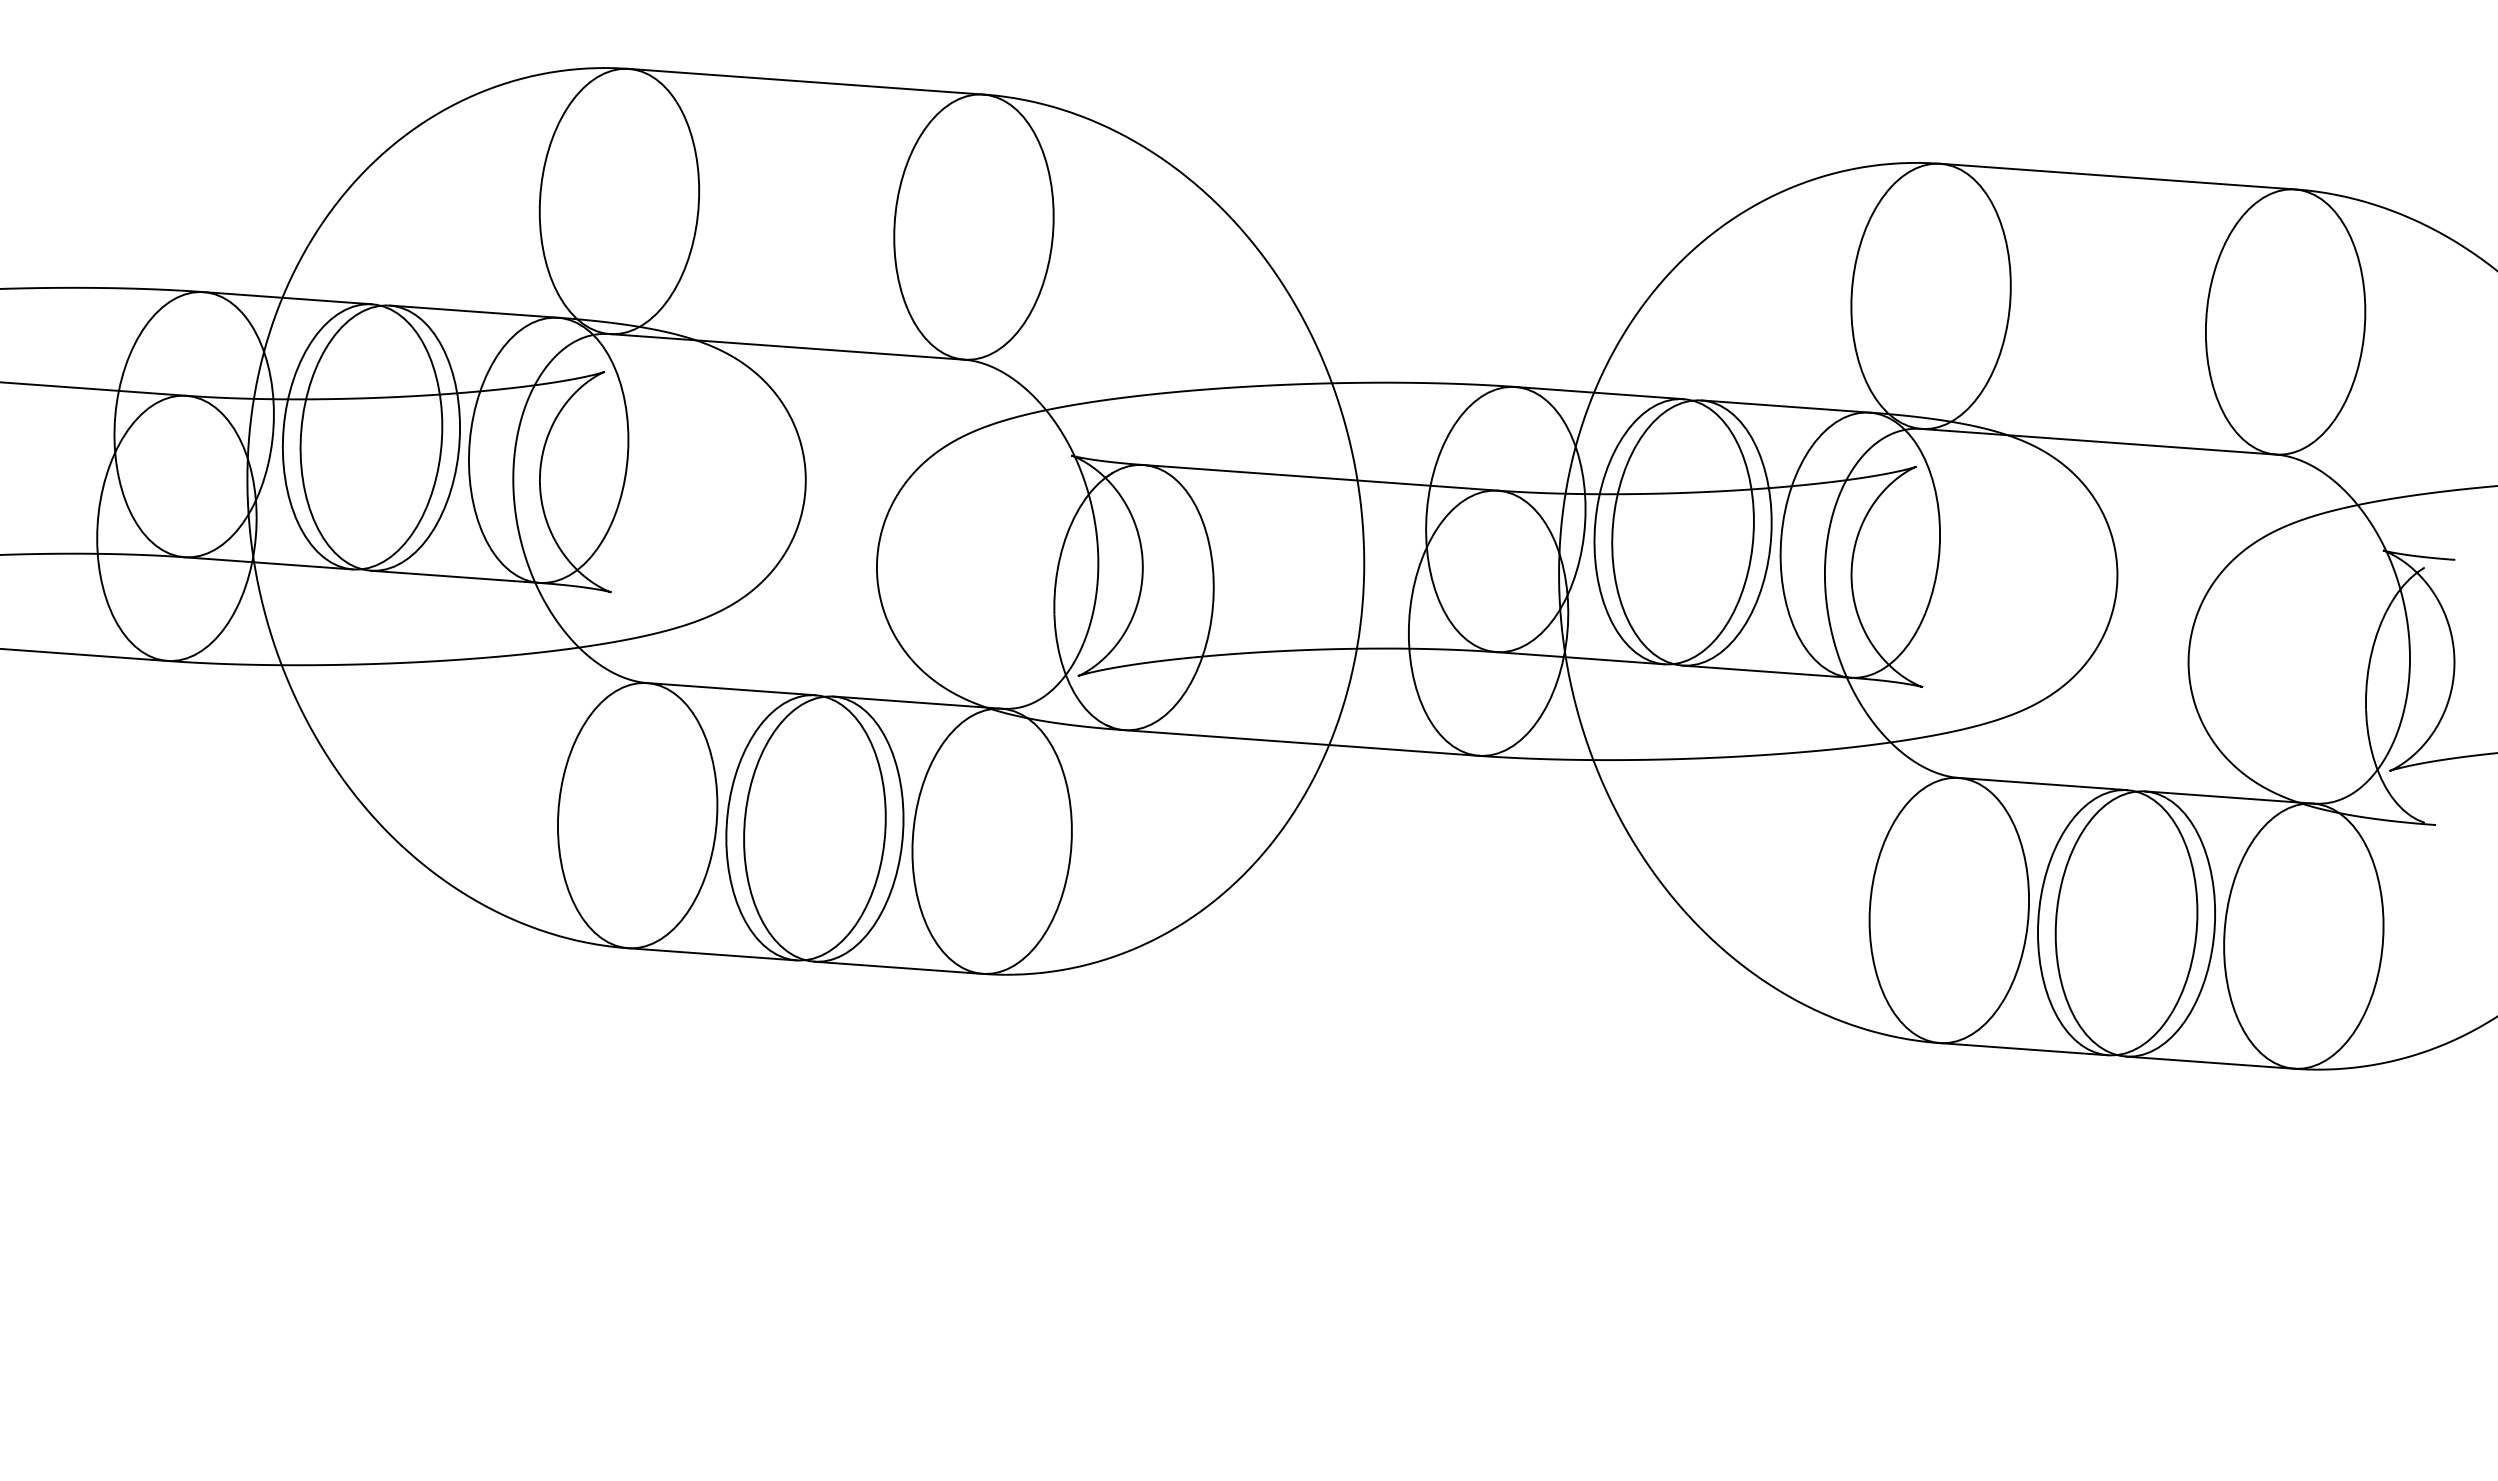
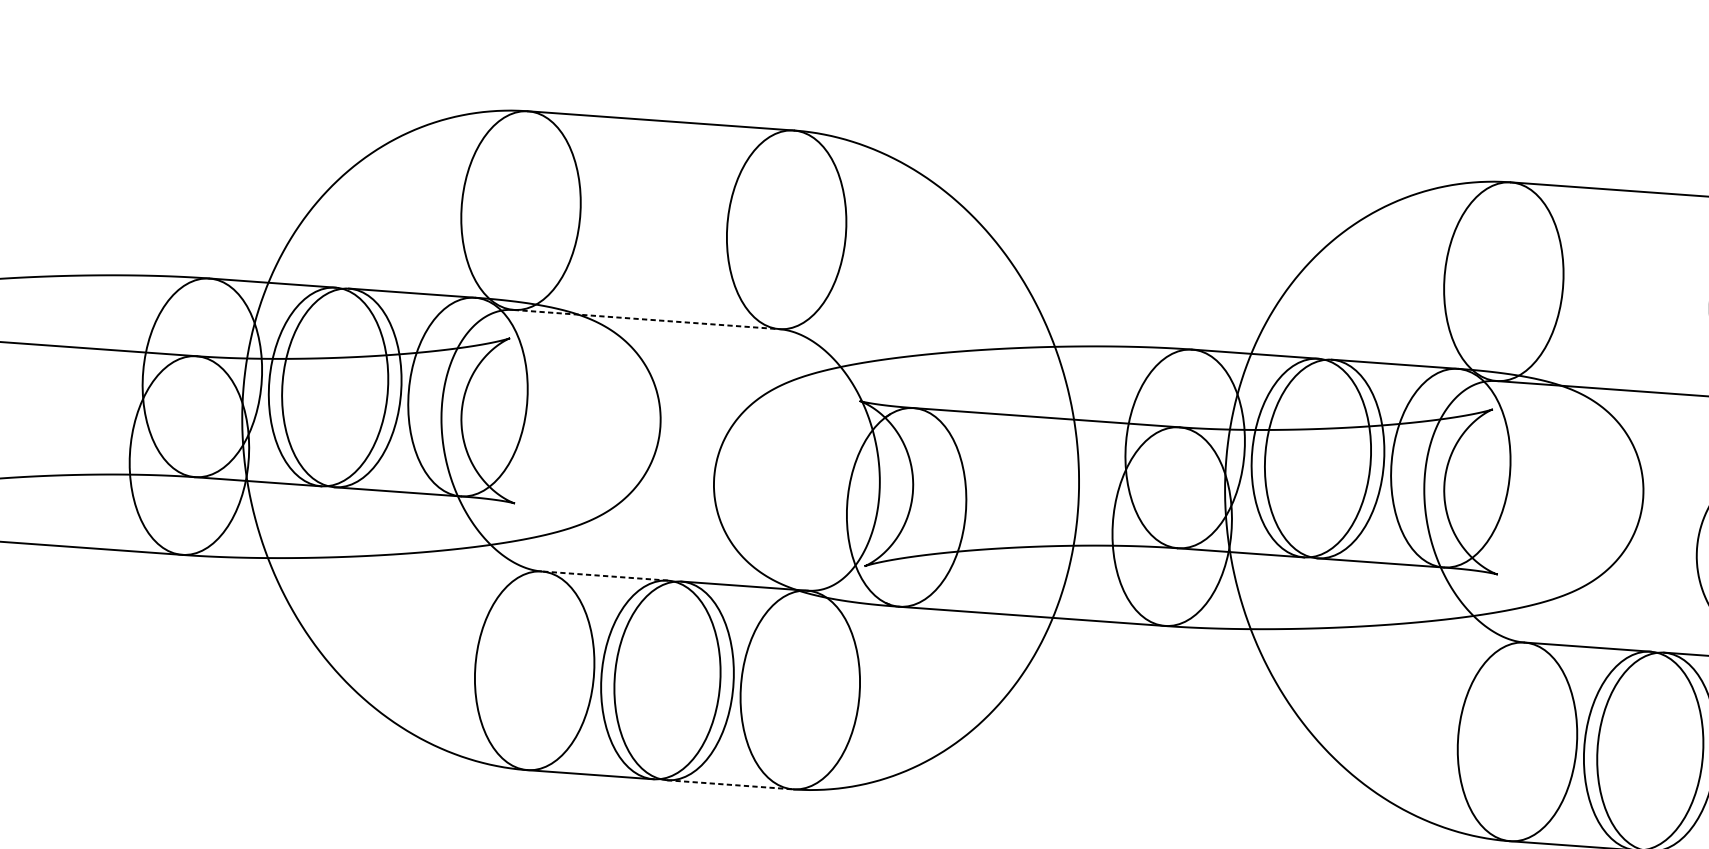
line: (787, 346) -> (646, 319), solid -> dashed
line: (730, 689) -> (604, 576), solid -> dashed
line: (898, 967) -> (730, 784), solid -> dashed

